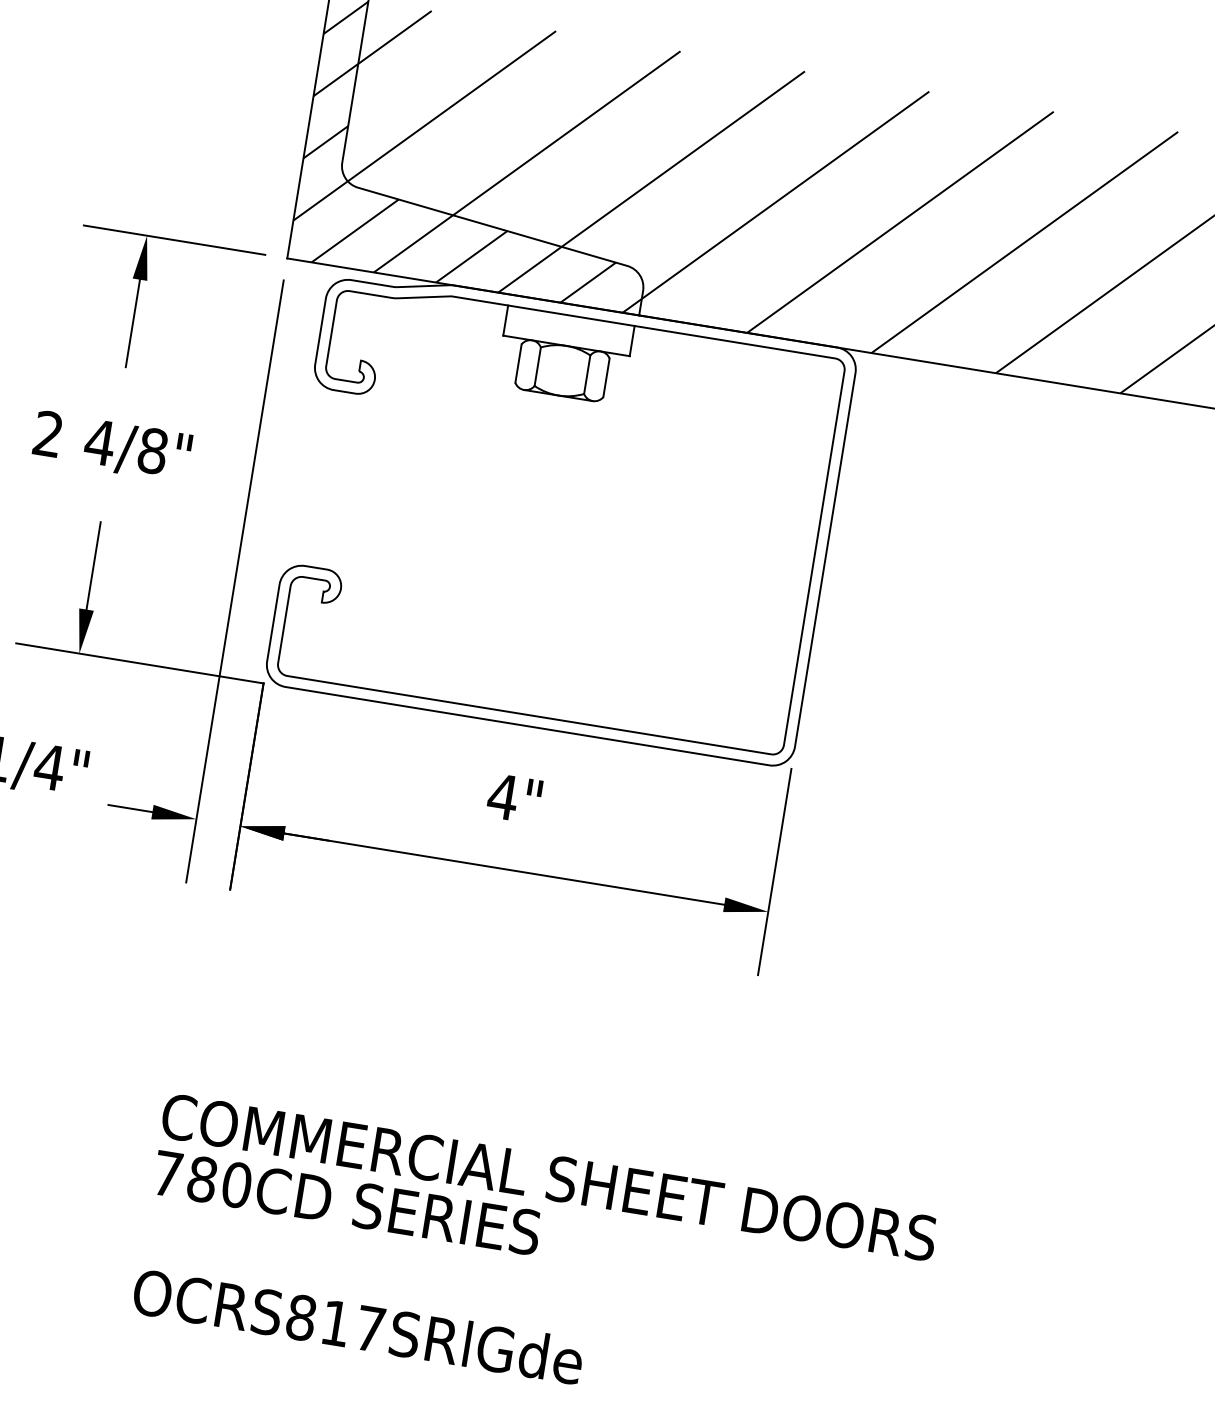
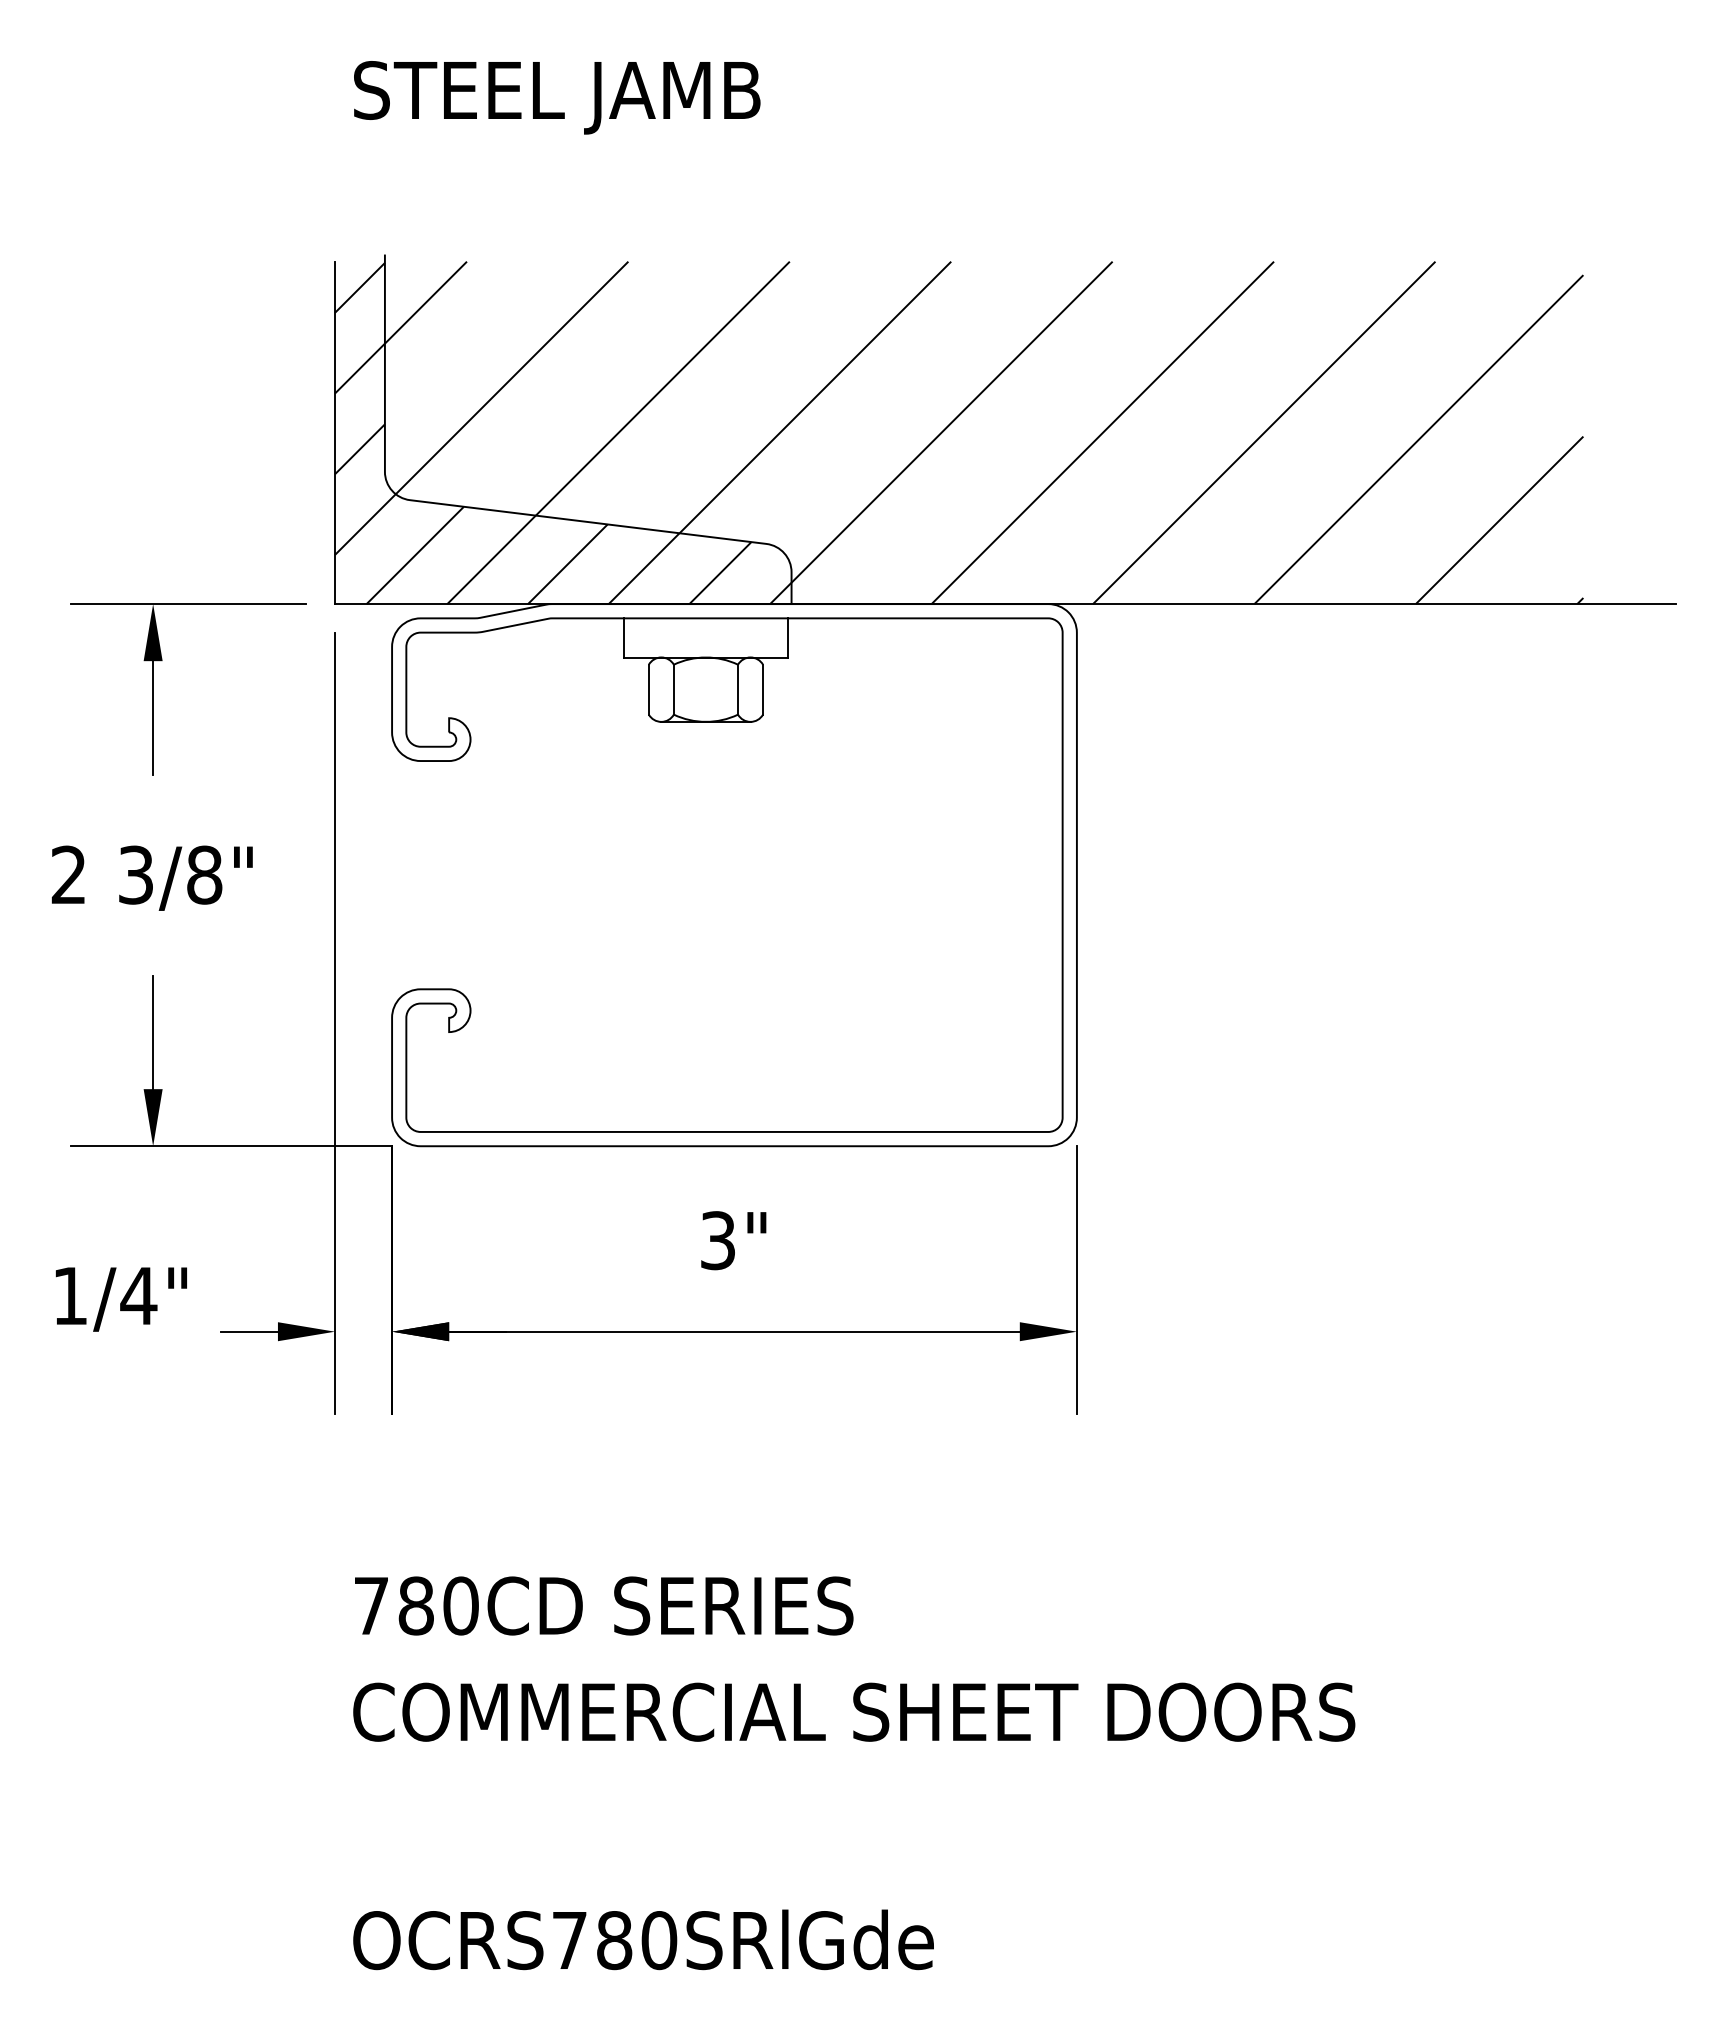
text: (99, 441) -> (135, 874), 4/8" -> 3/8"
text: (502, 796) -> (717, 1240), 4" -> 3"
text: (347, 1202) -> (604, 1605), moved
text: (335, 1323) -> (614, 1940), OCRS817SRlGde -> OCRS780SRlGde

